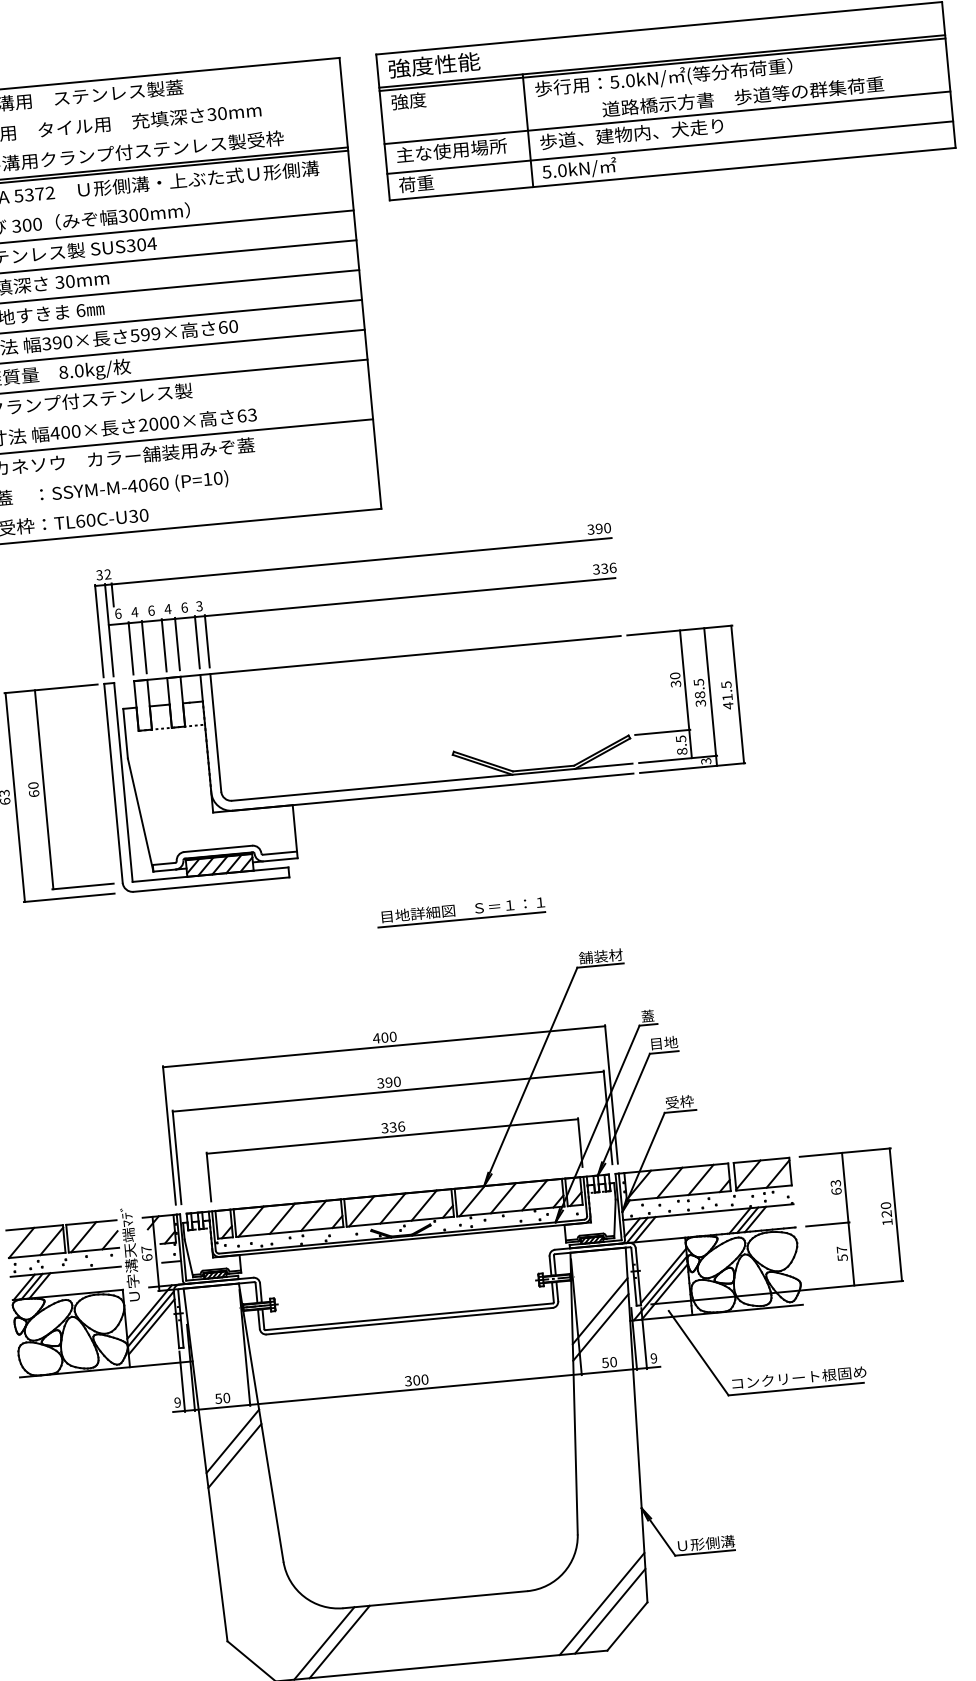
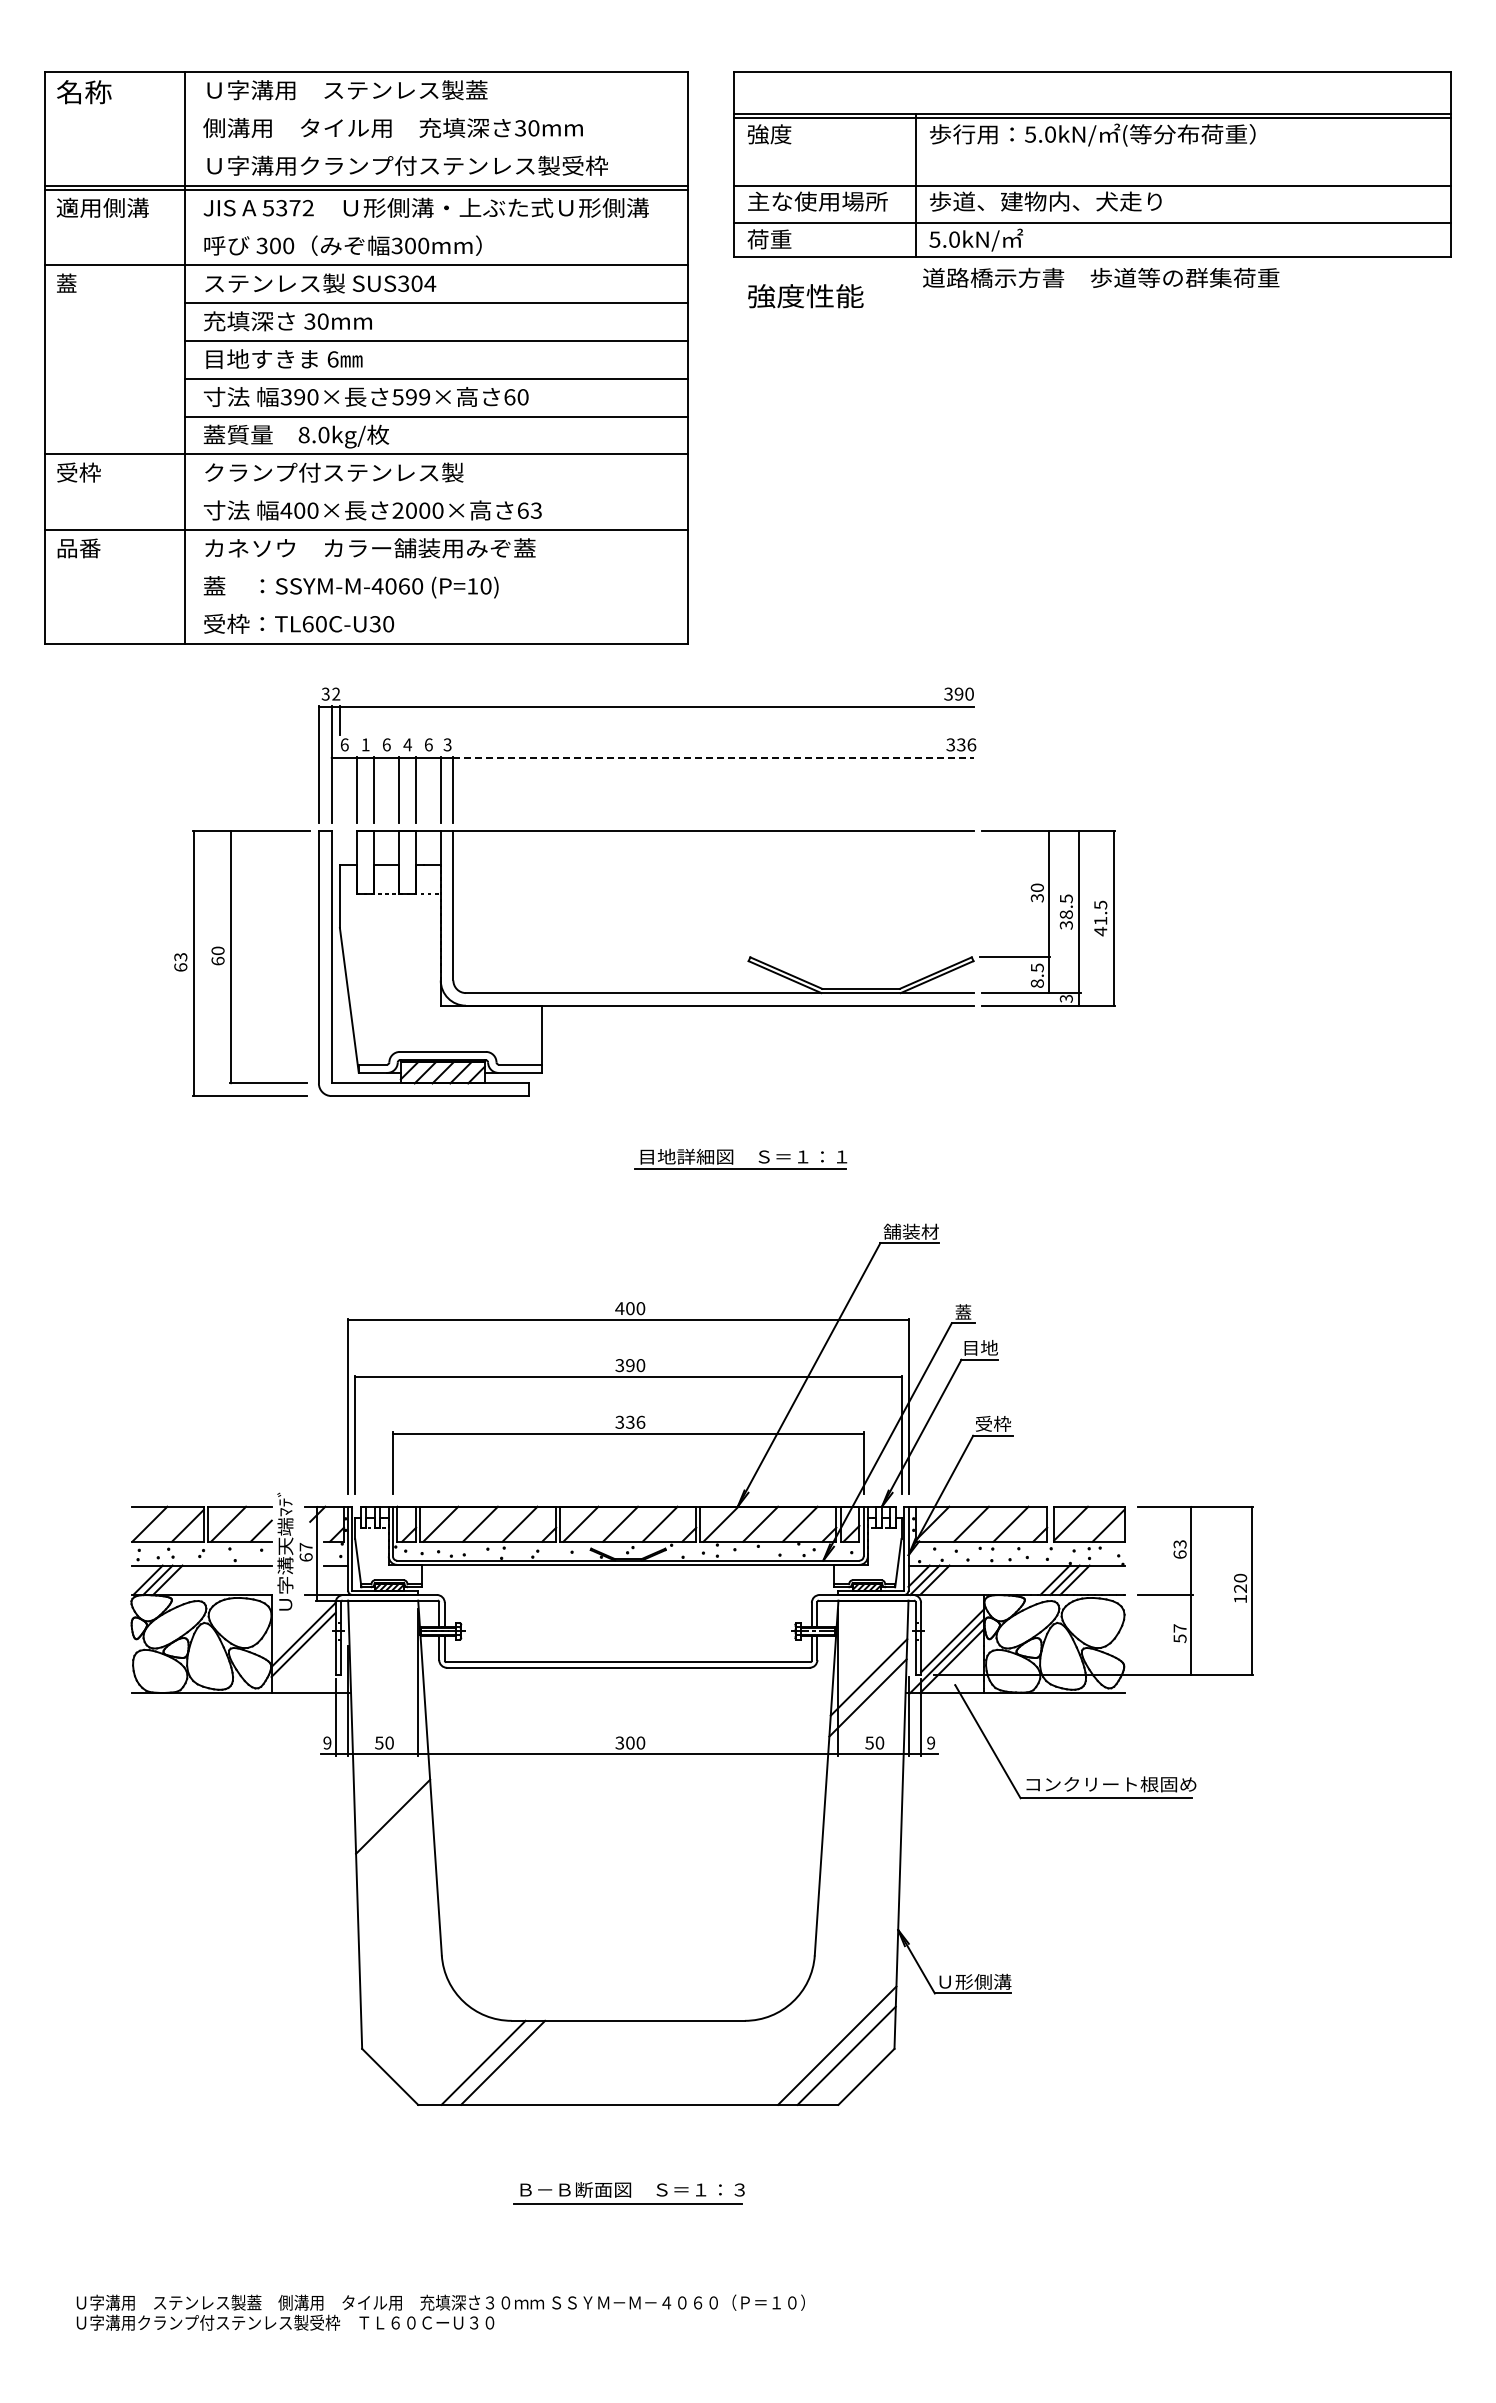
text: (434, 65) -> (805, 296), moved
text: (743, 96) -> (1101, 277), moved
line: (410, 596) -> (713, 757), solid -> dashed
text: (134, 612) -> (365, 744), 4 -> 1
line: (149, 1311) -> (302, 1625), removed
line: (232, 1440) -> (391, 1797), removed

